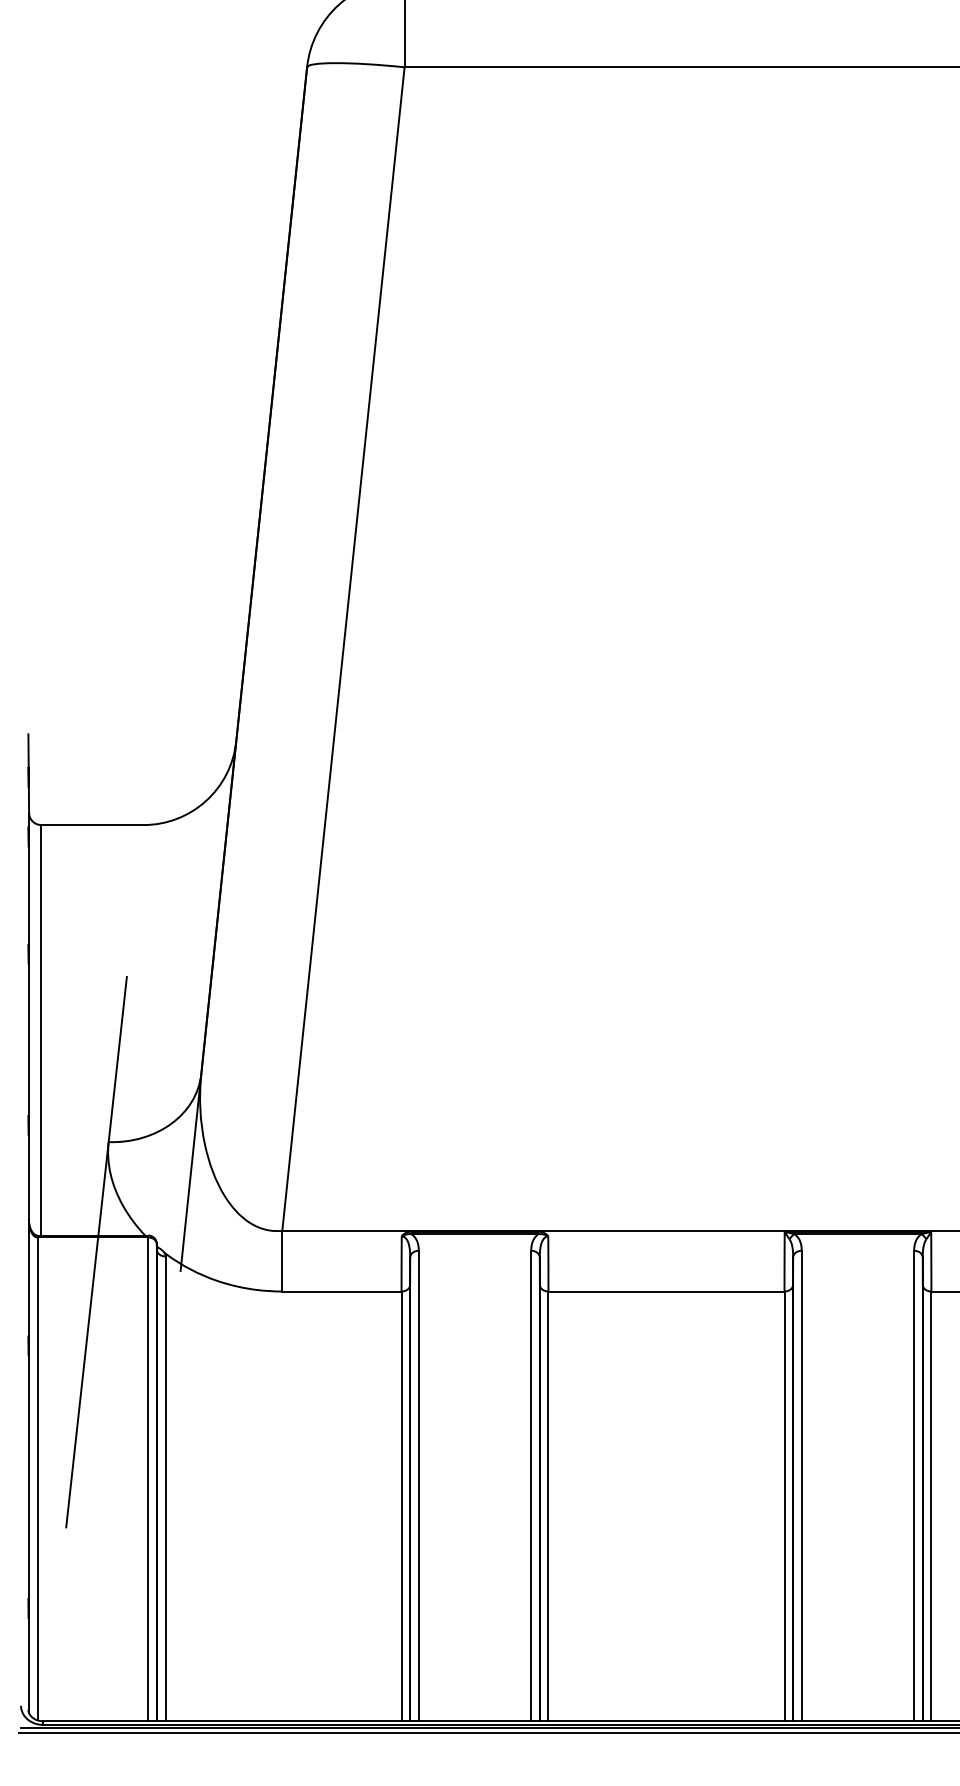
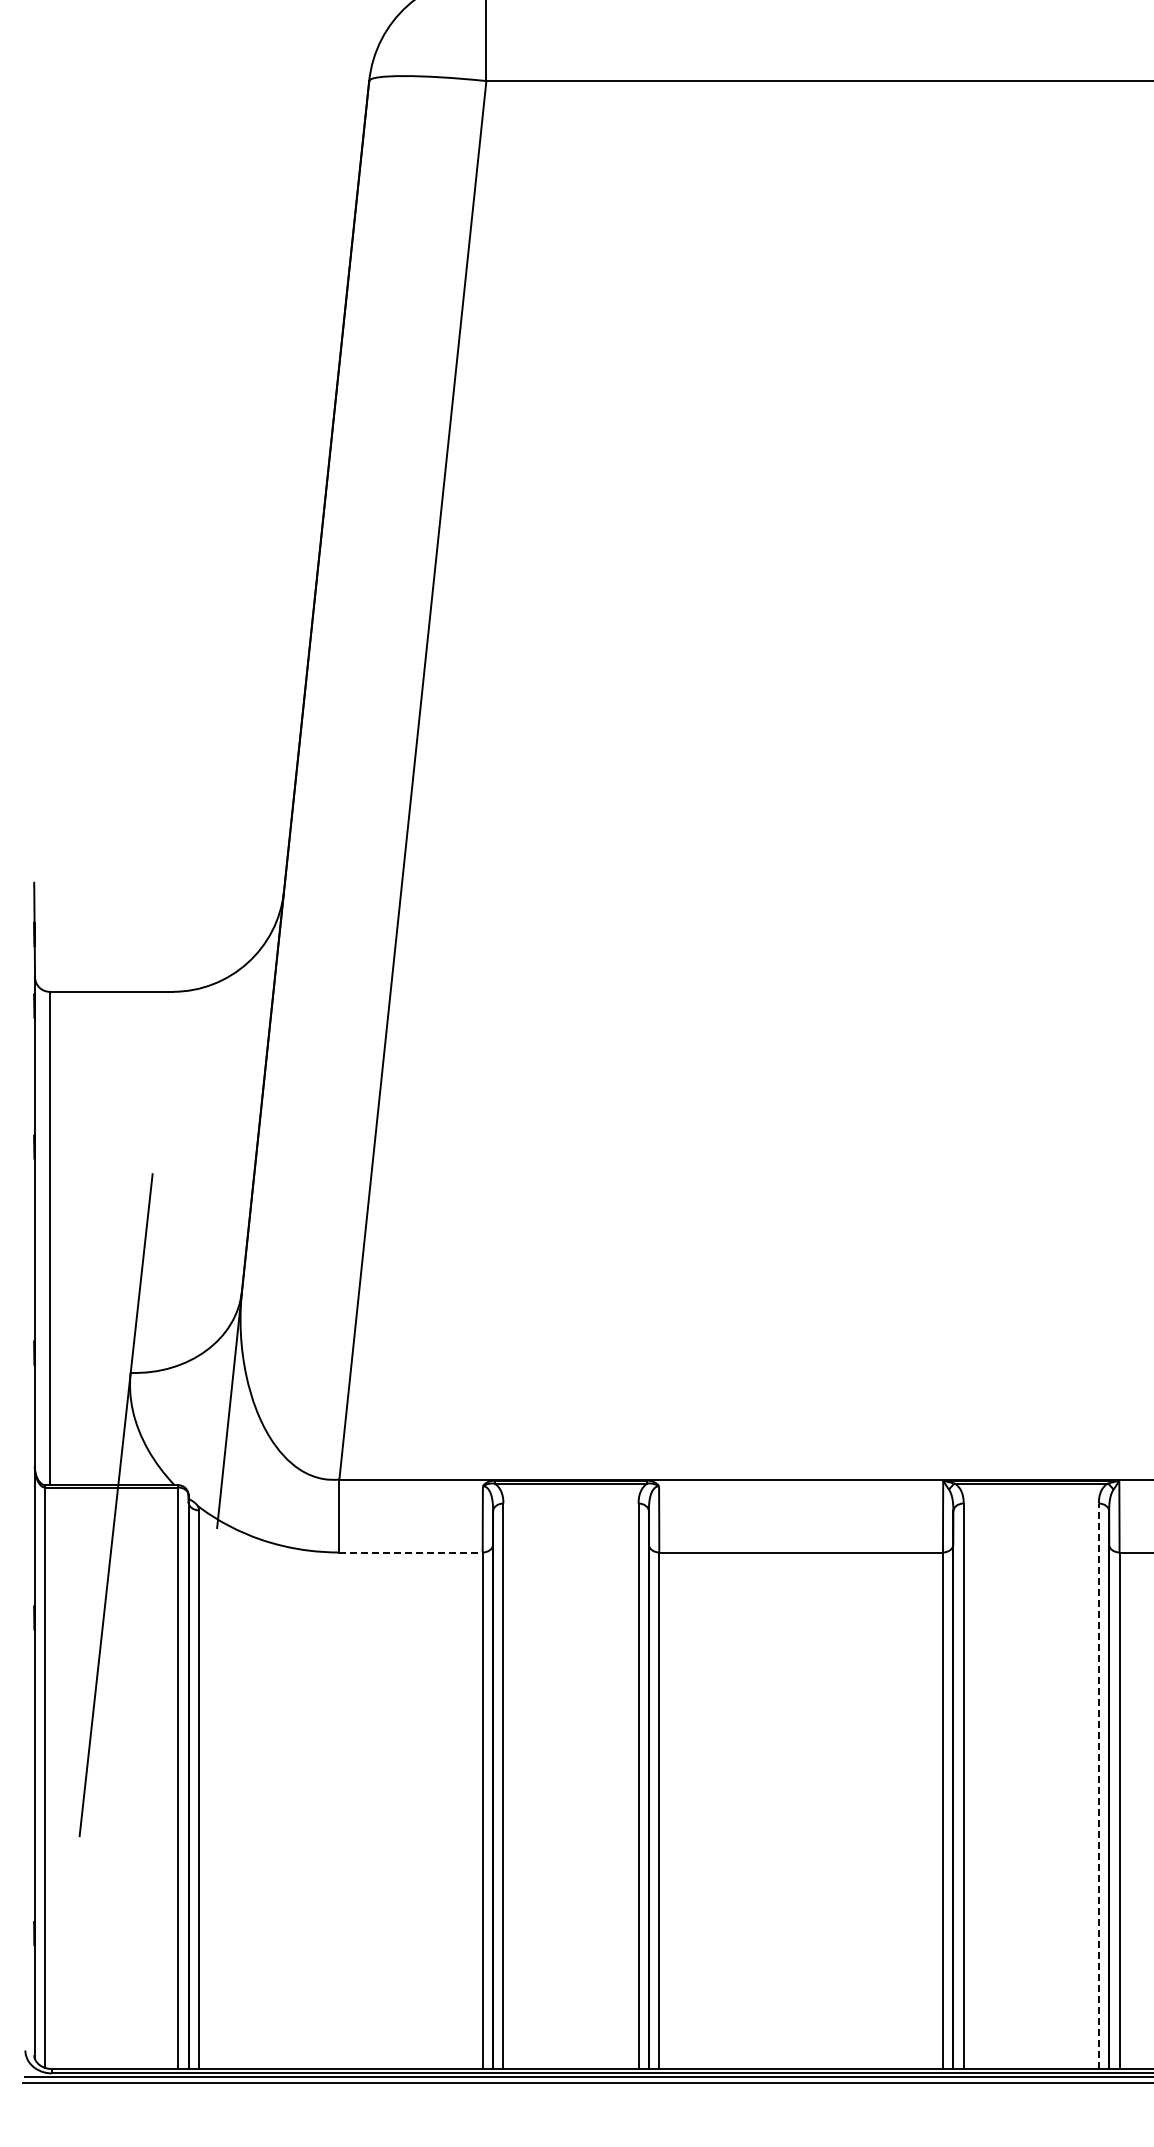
line: (342, 1291) -> (411, 1552), solid -> dashed
line: (913, 1486) -> (1098, 1786), solid -> dashed

